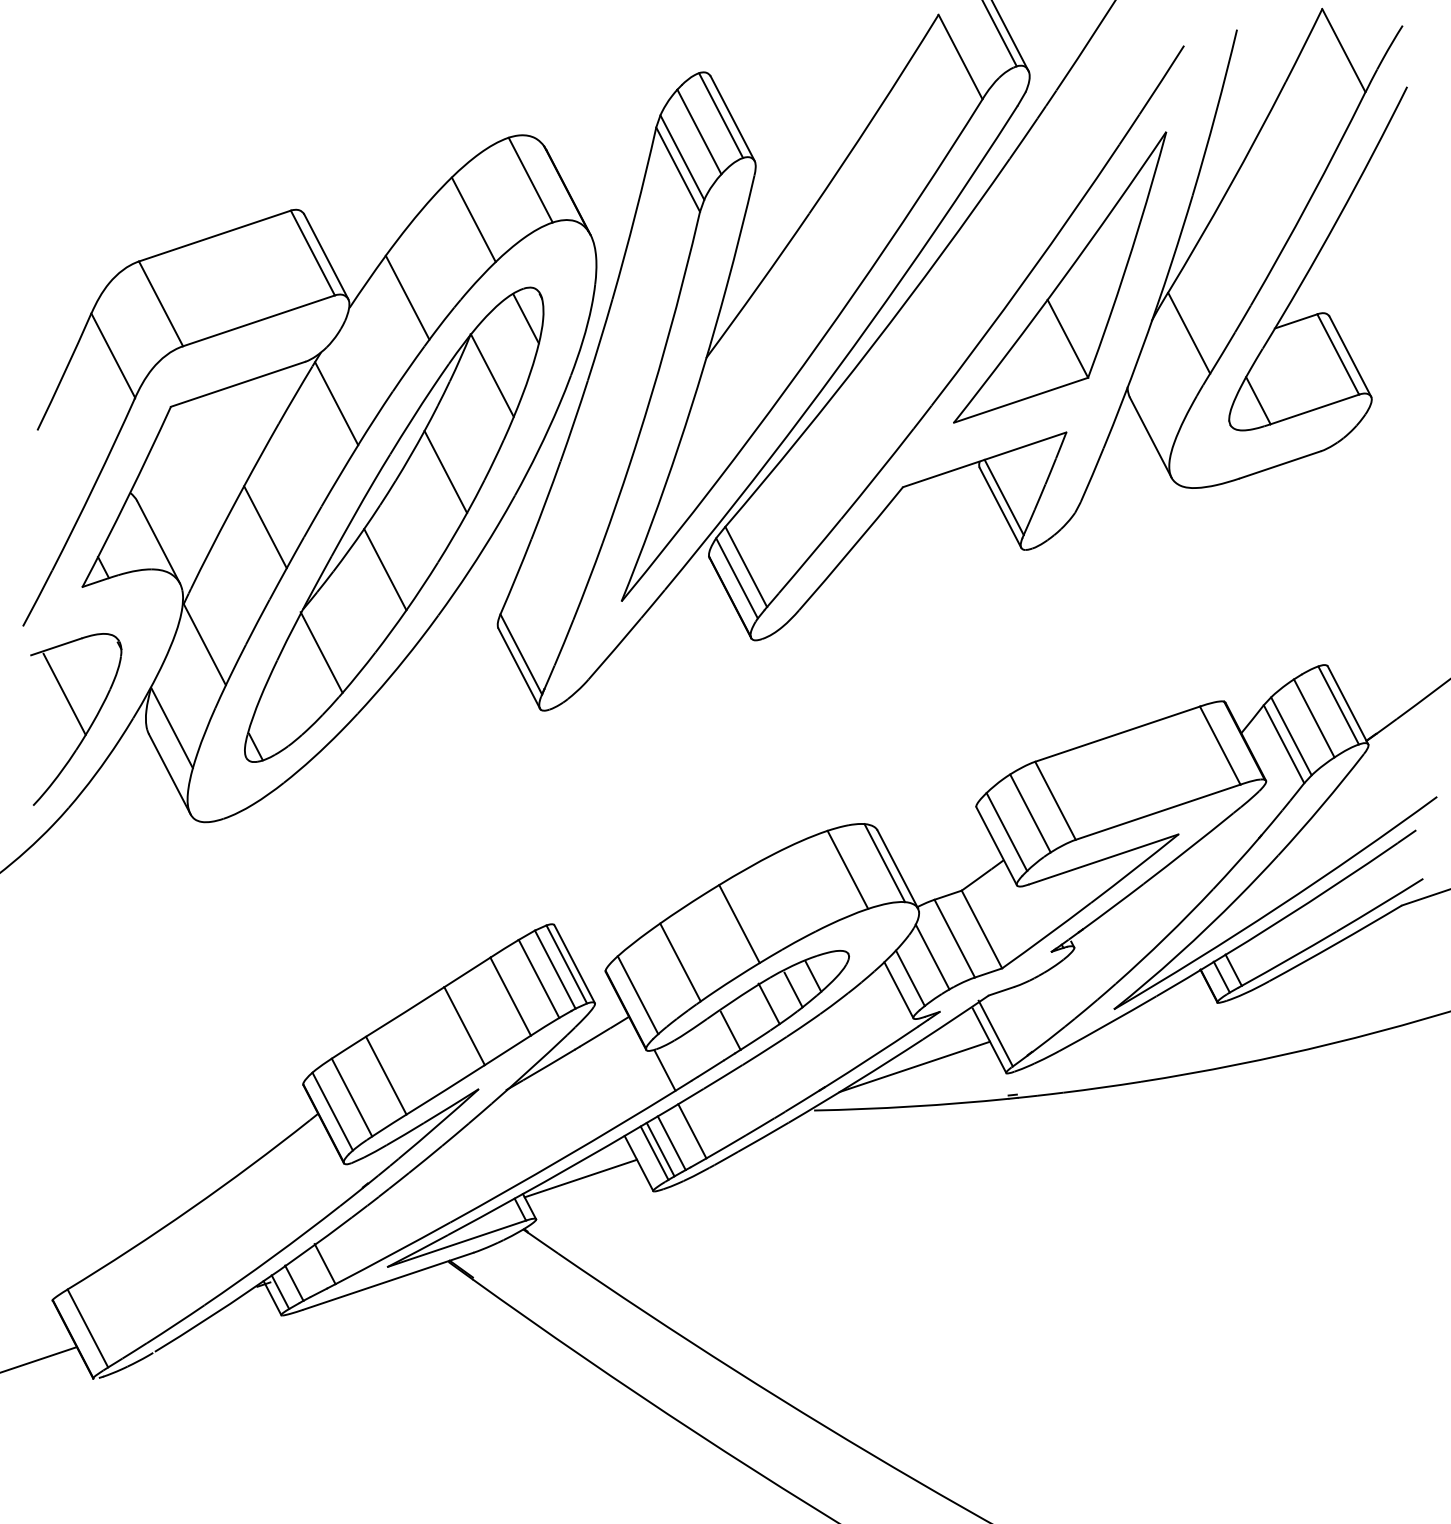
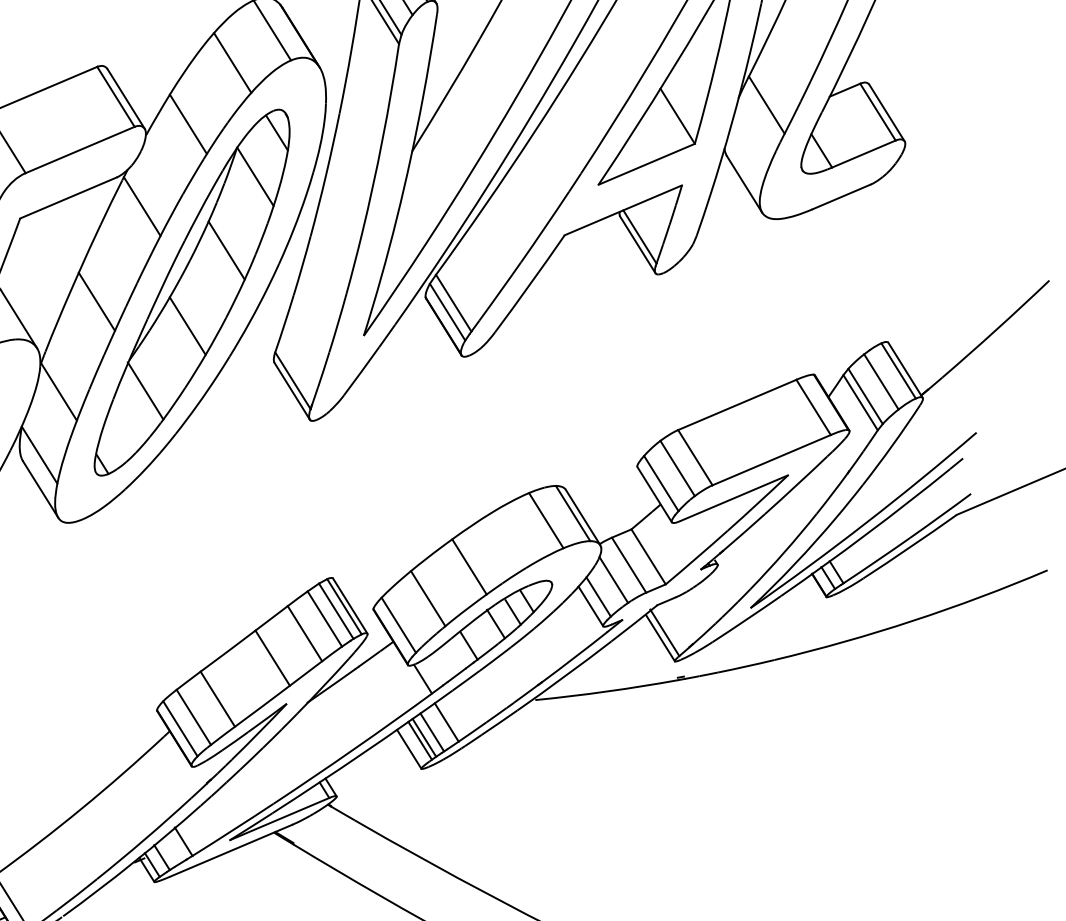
line: (914, 1066) -> (606, 661), removed
line: (580, 1178) -> (367, 763), removed

